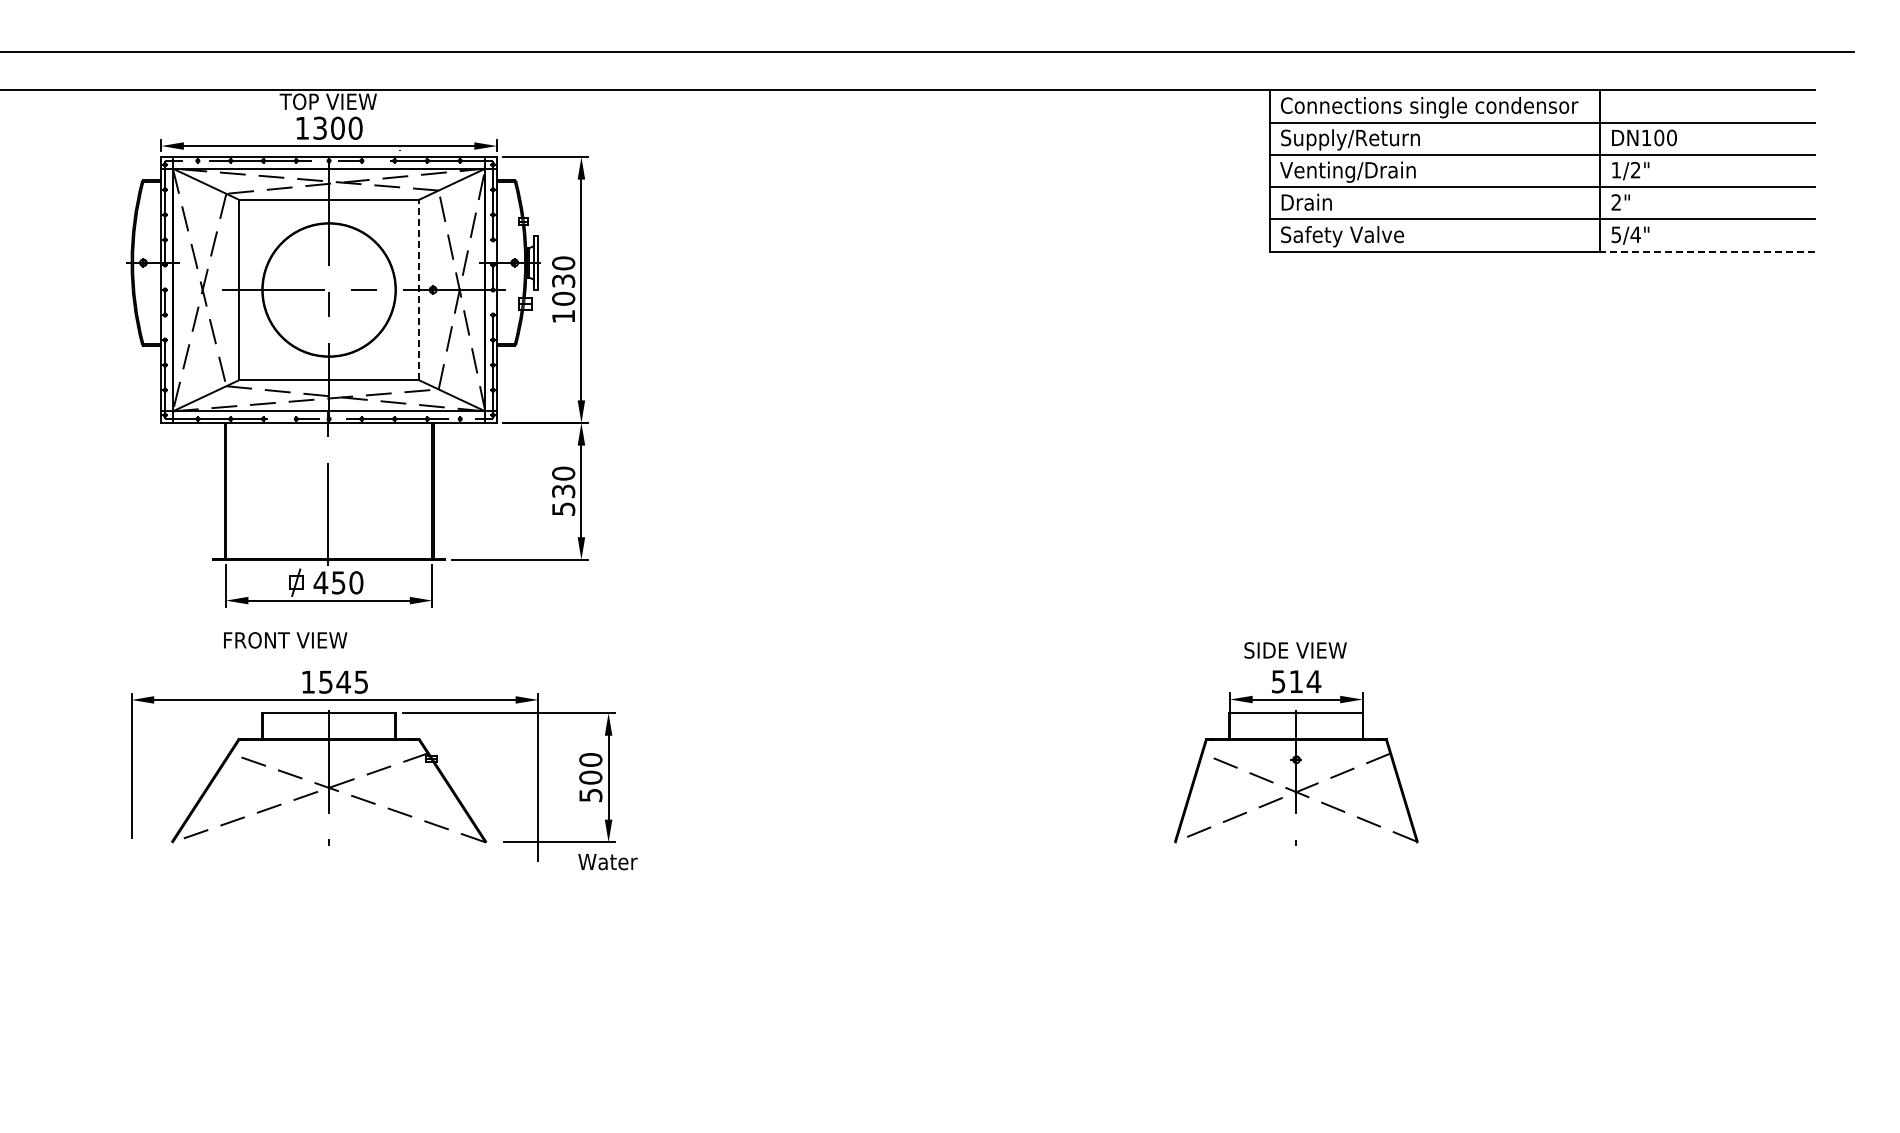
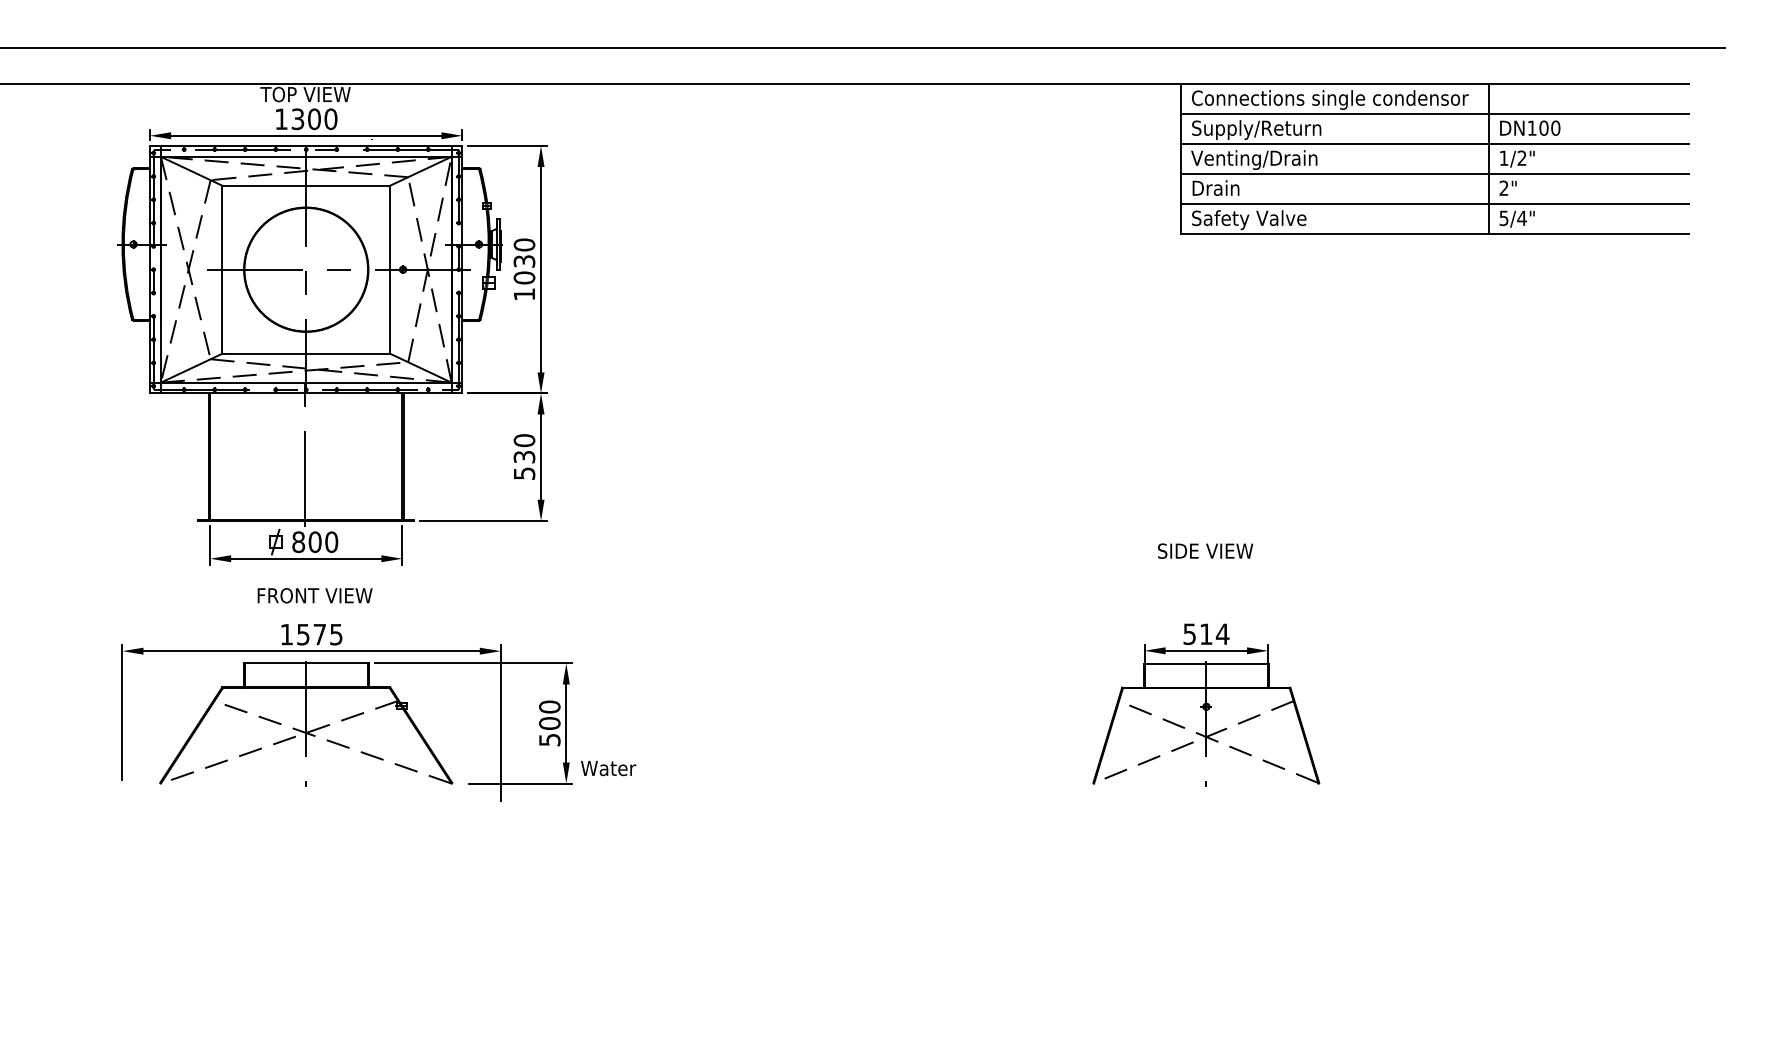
line: (1707, 251) -> (1588, 233), dashed -> solid
line: (419, 289) -> (390, 269), dashed -> solid
text: (329, 582) -> (306, 541), 450 -> 800
text: (285, 640) -> (314, 595), moved
text: (1295, 650) -> (1205, 551), moved
text: (343, 681) -> (319, 634), 1545 -> 1575
text: (607, 862) -> (608, 768), moved

